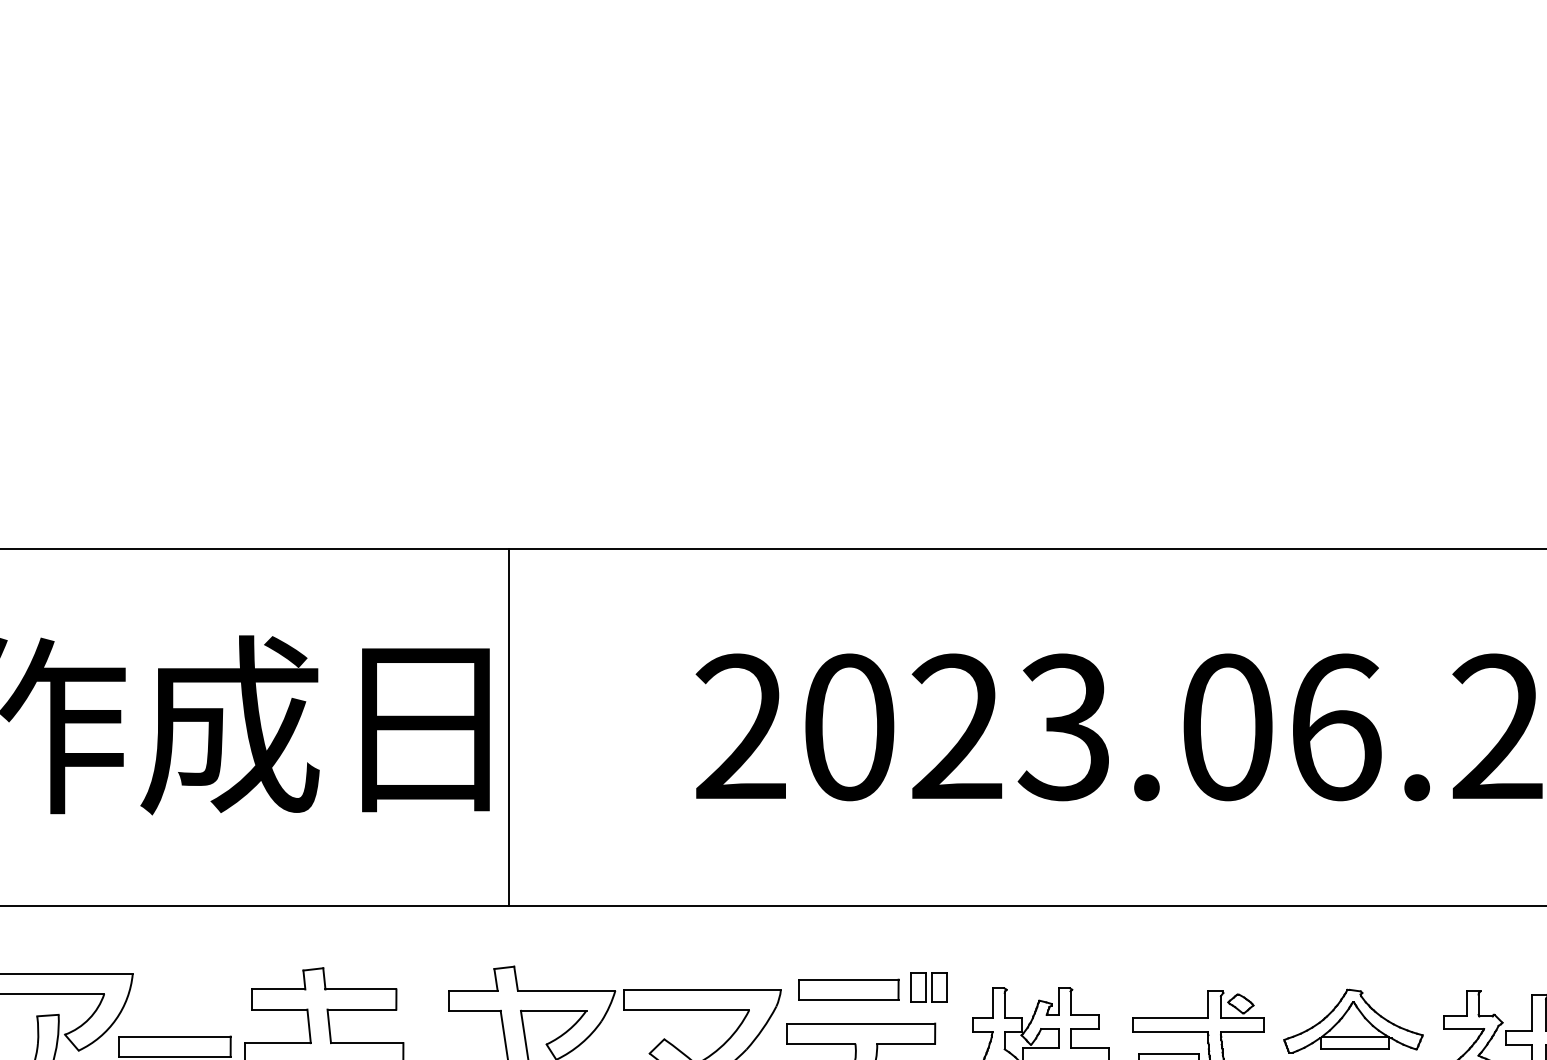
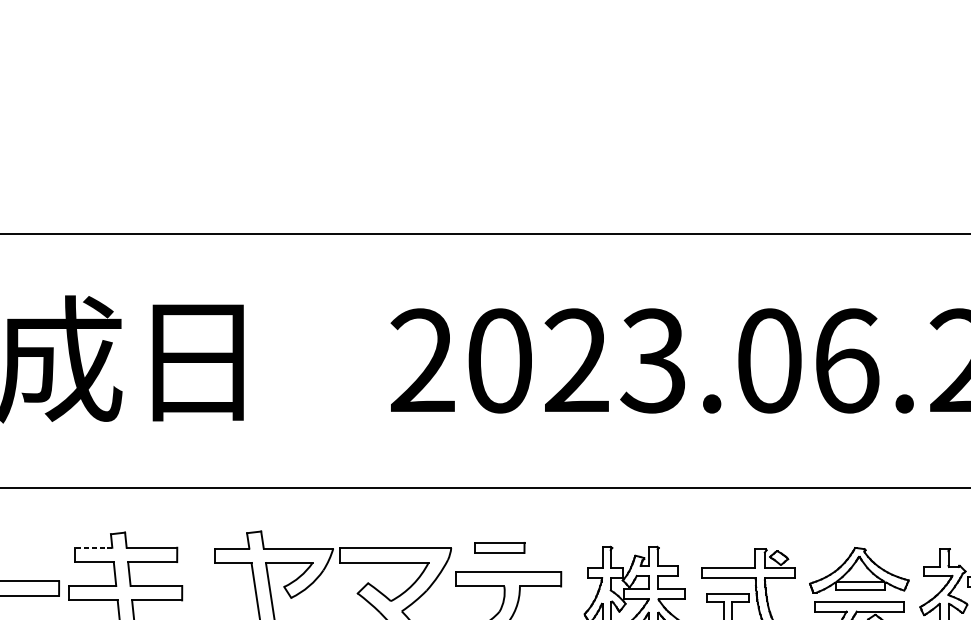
line: (509, 727) -> (257, 361), removed
part: (928, 987) -> (556, 546), removed
line: (278, 989) -> (93, 547), solid -> dashed
part: (848, 989) -> (499, 547), size x0.7

